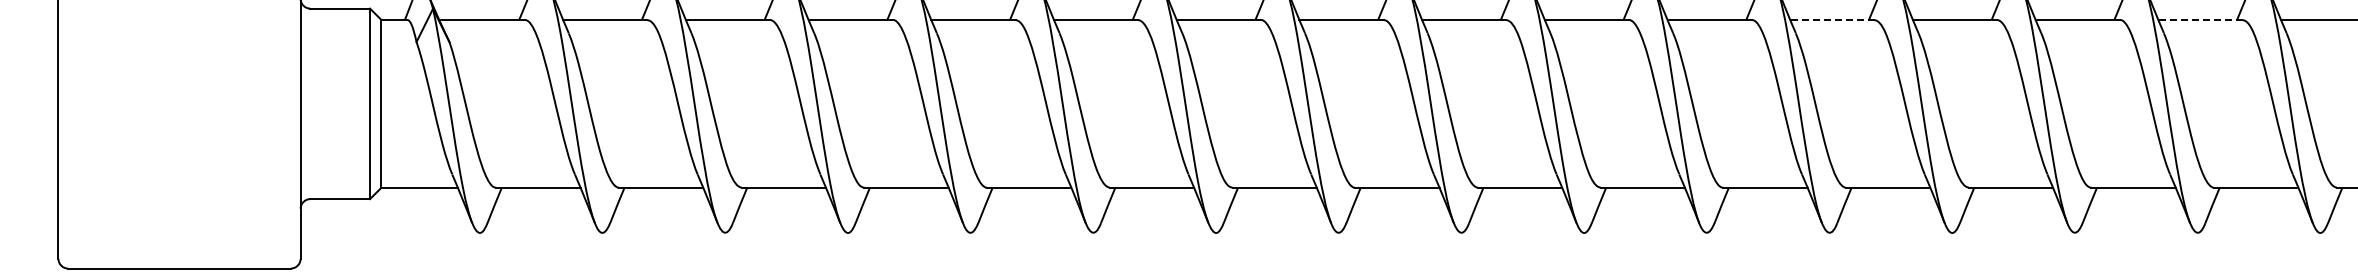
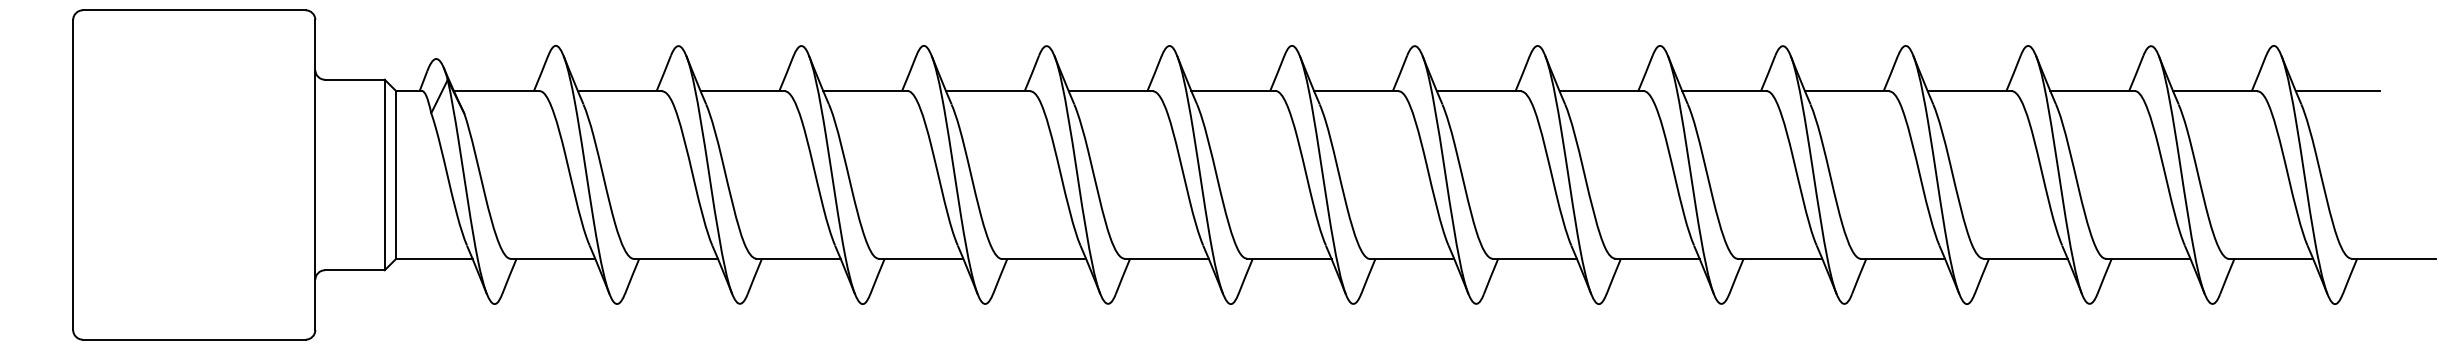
line: (1831, 20) -> (1846, 91), dashed -> solid
line: (2199, 20) -> (2214, 91), dashed -> solid

